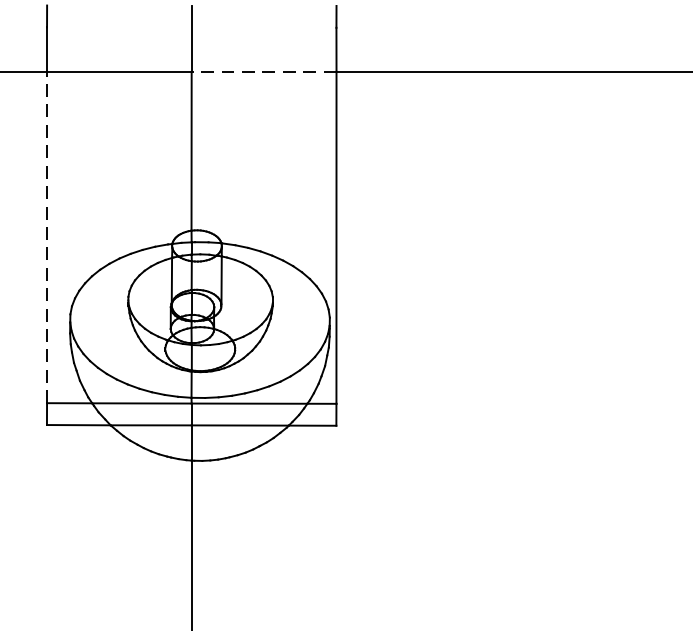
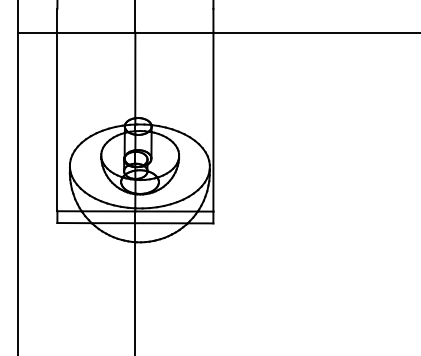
line: (262, 71) -> (173, 32), dashed -> solid
line: (47, 236) -> (57, 121), dashed -> solid

